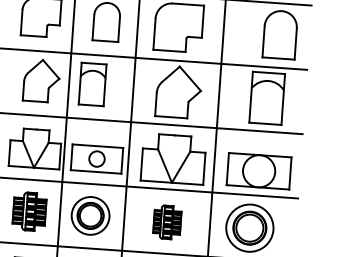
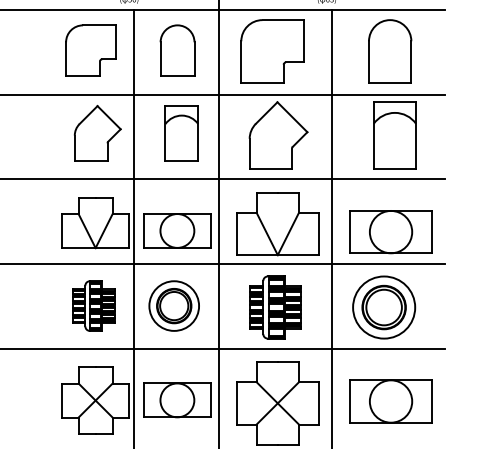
part: (280, 34) -> (390, 51), moved
part: (92, 84) -> (181, 133), moved
circle: (97, 158) -> (177, 230), size x1.67
part: (167, 222) -> (275, 307), size x1.43

